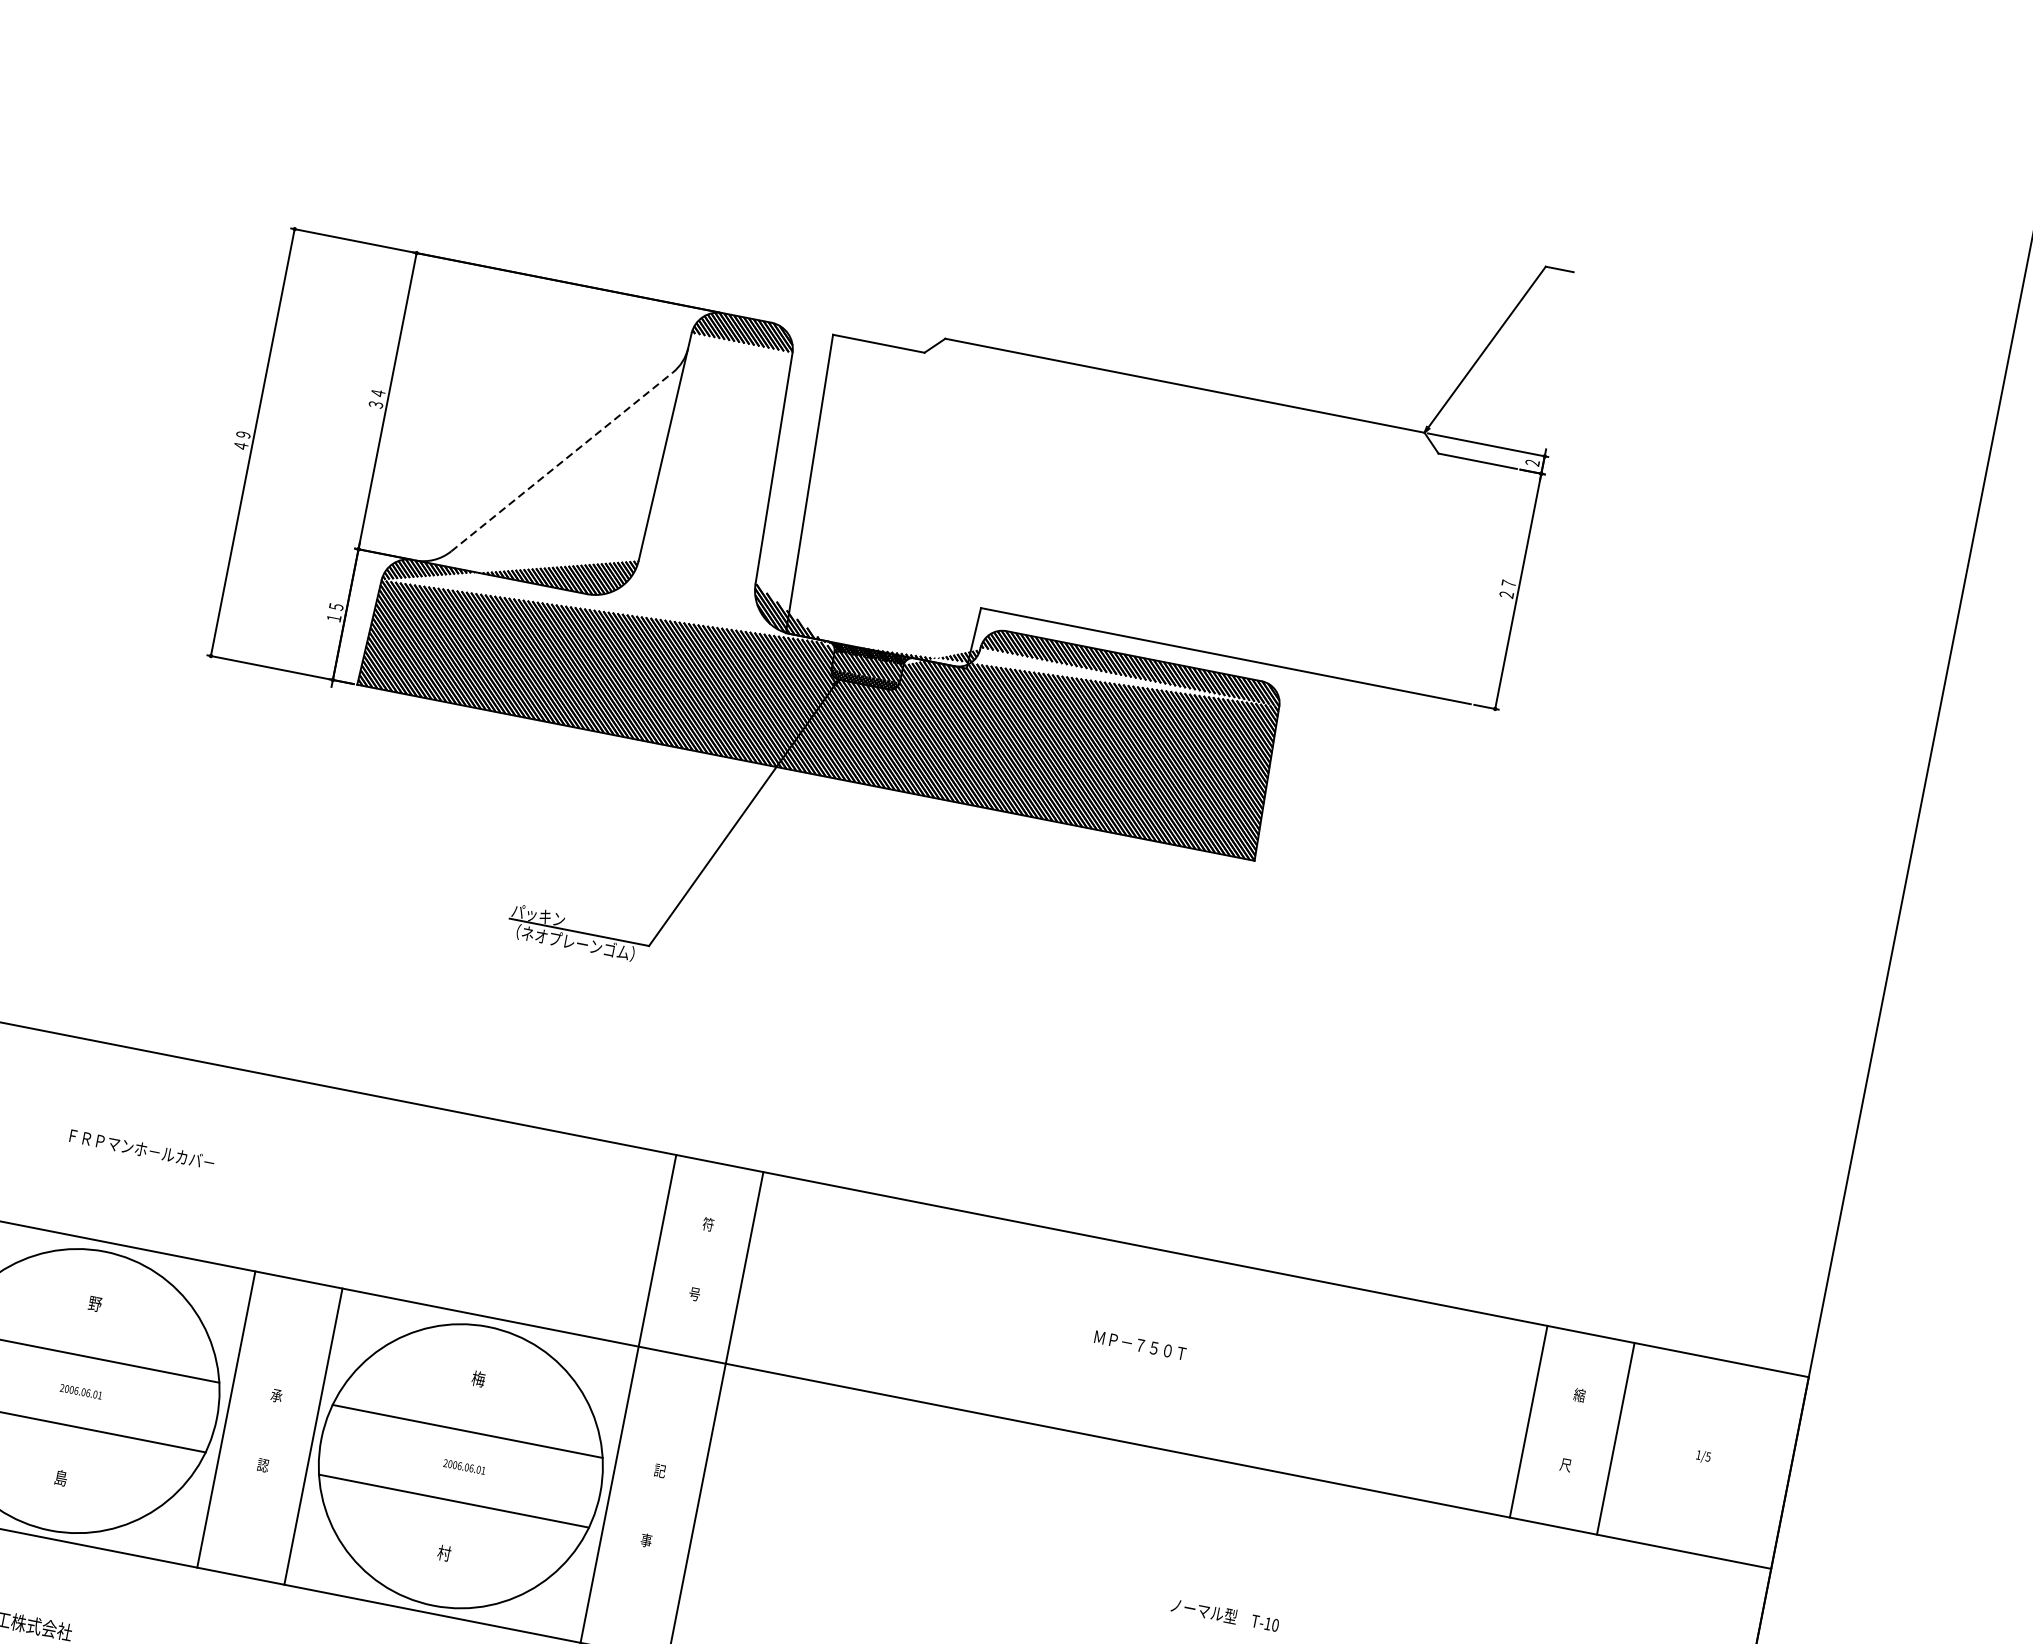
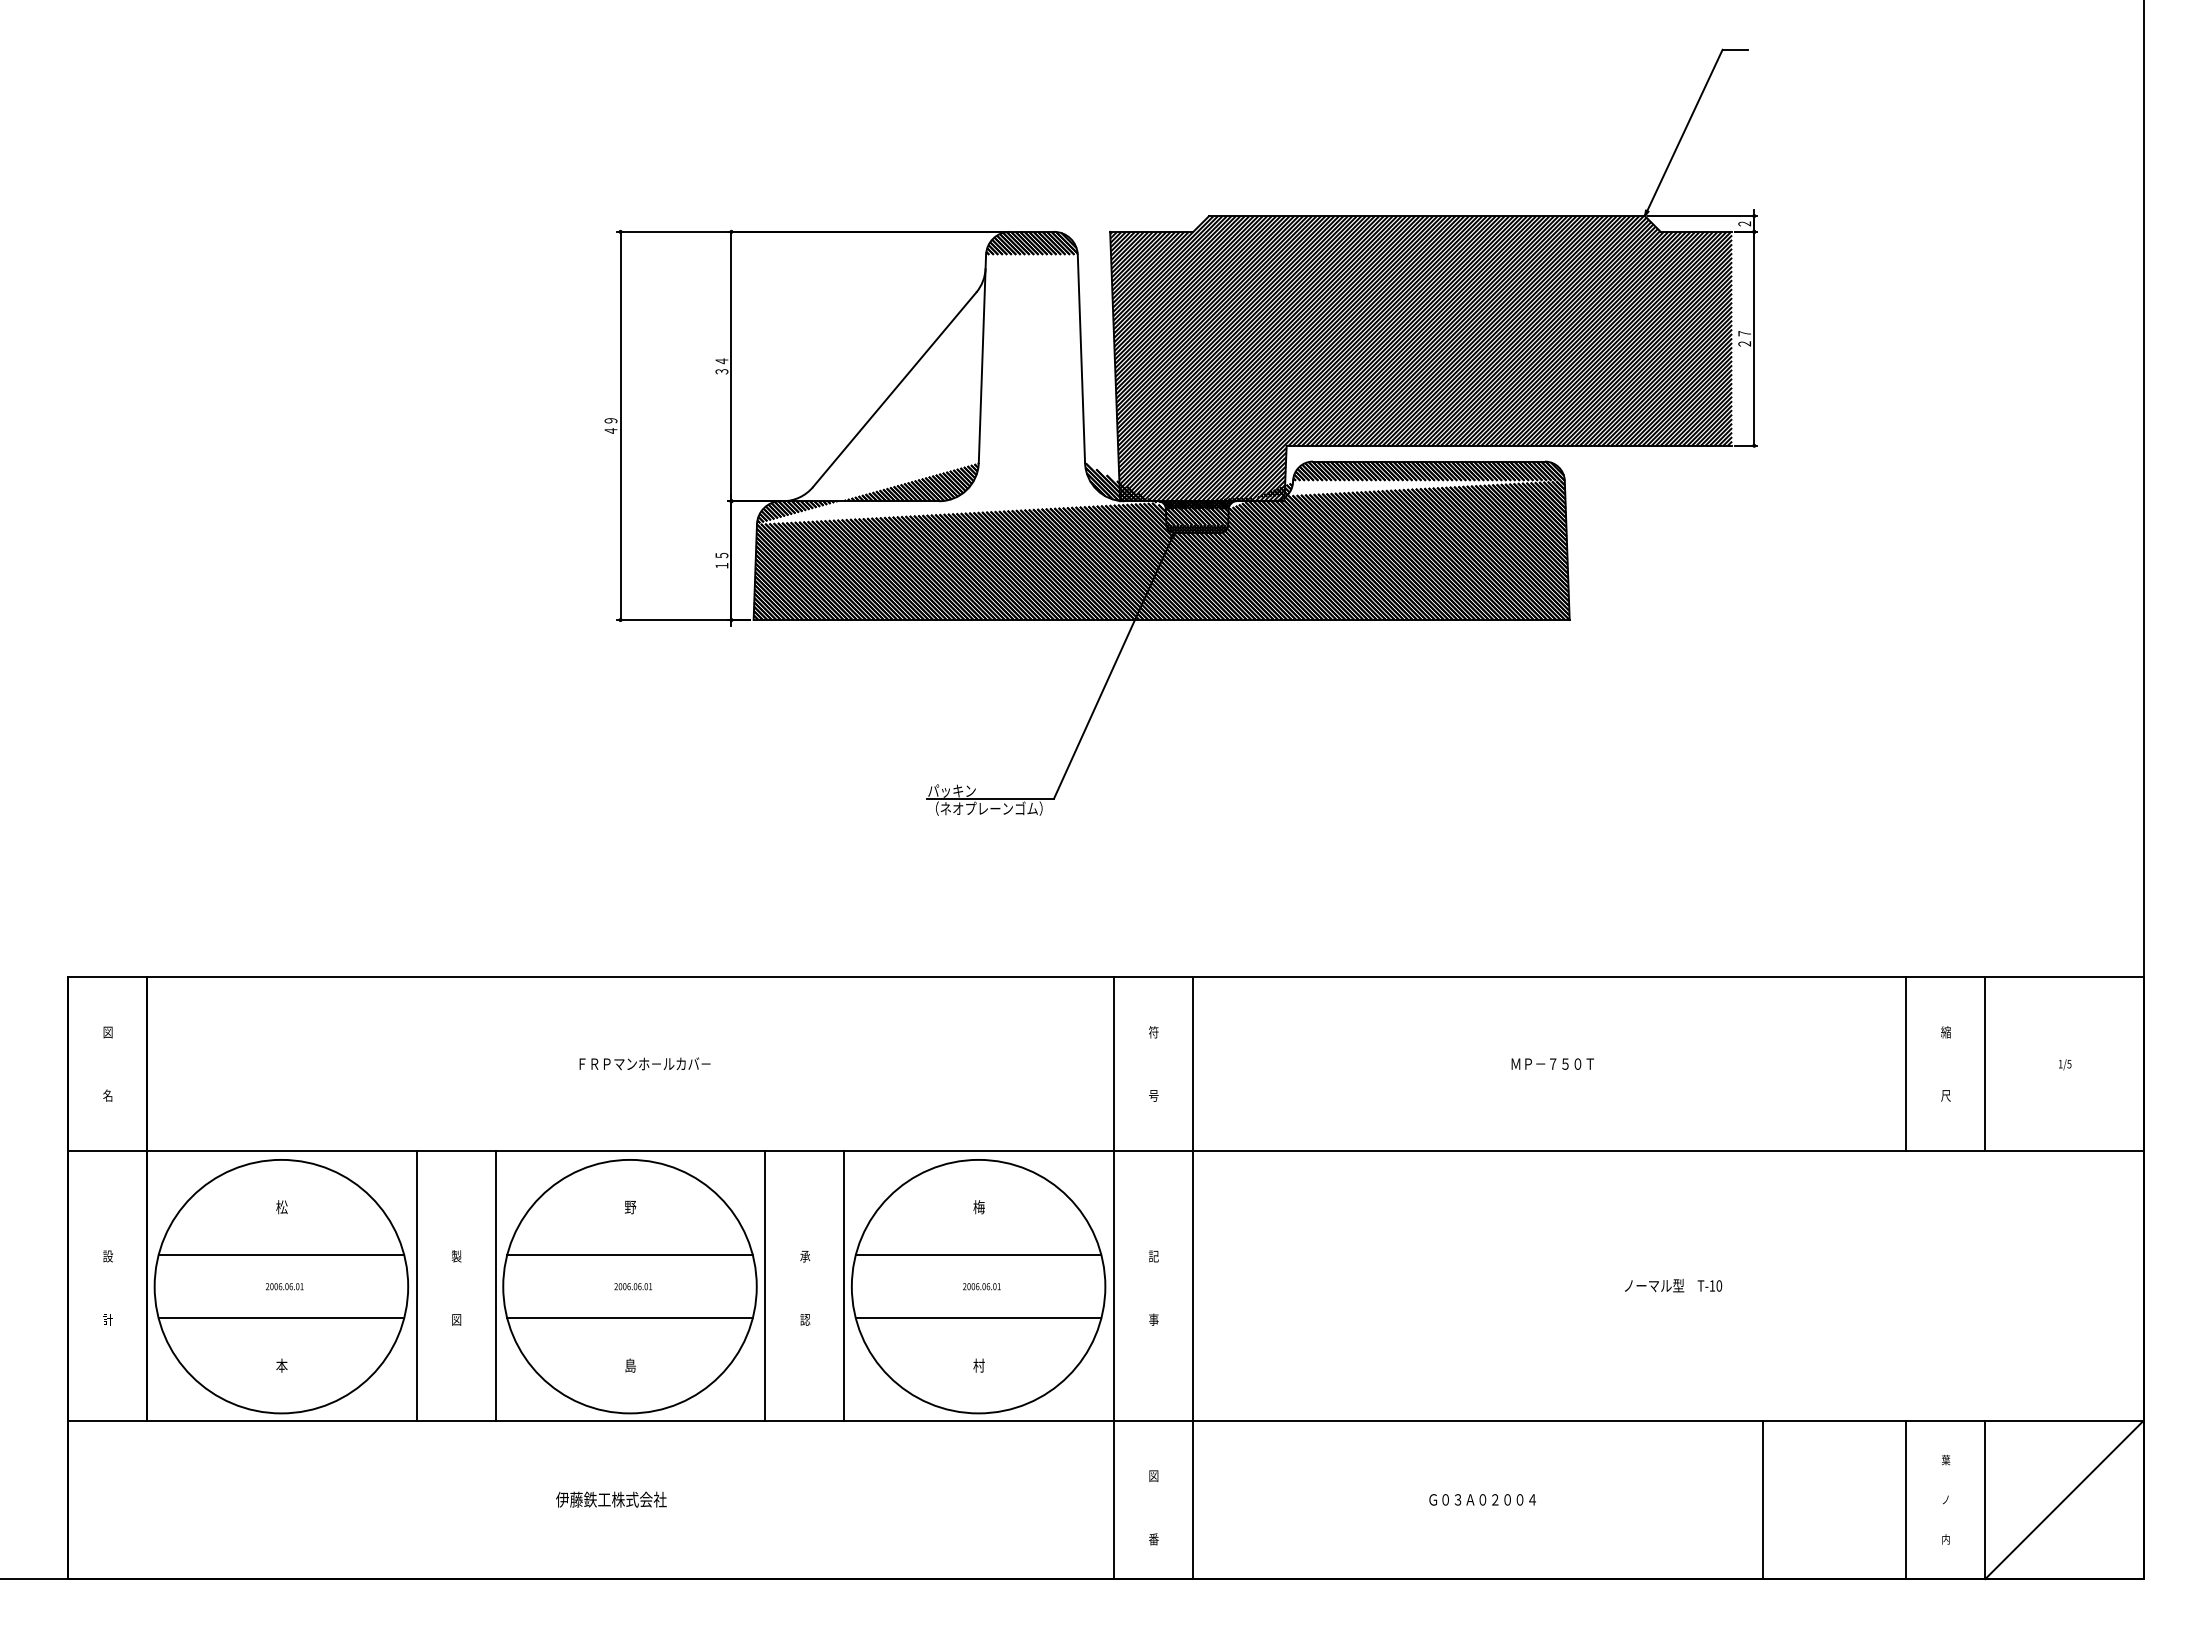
line: (563, 461) -> (895, 389), dashed -> solid
hatch: (1148, 541) -> (1421, 358), added

